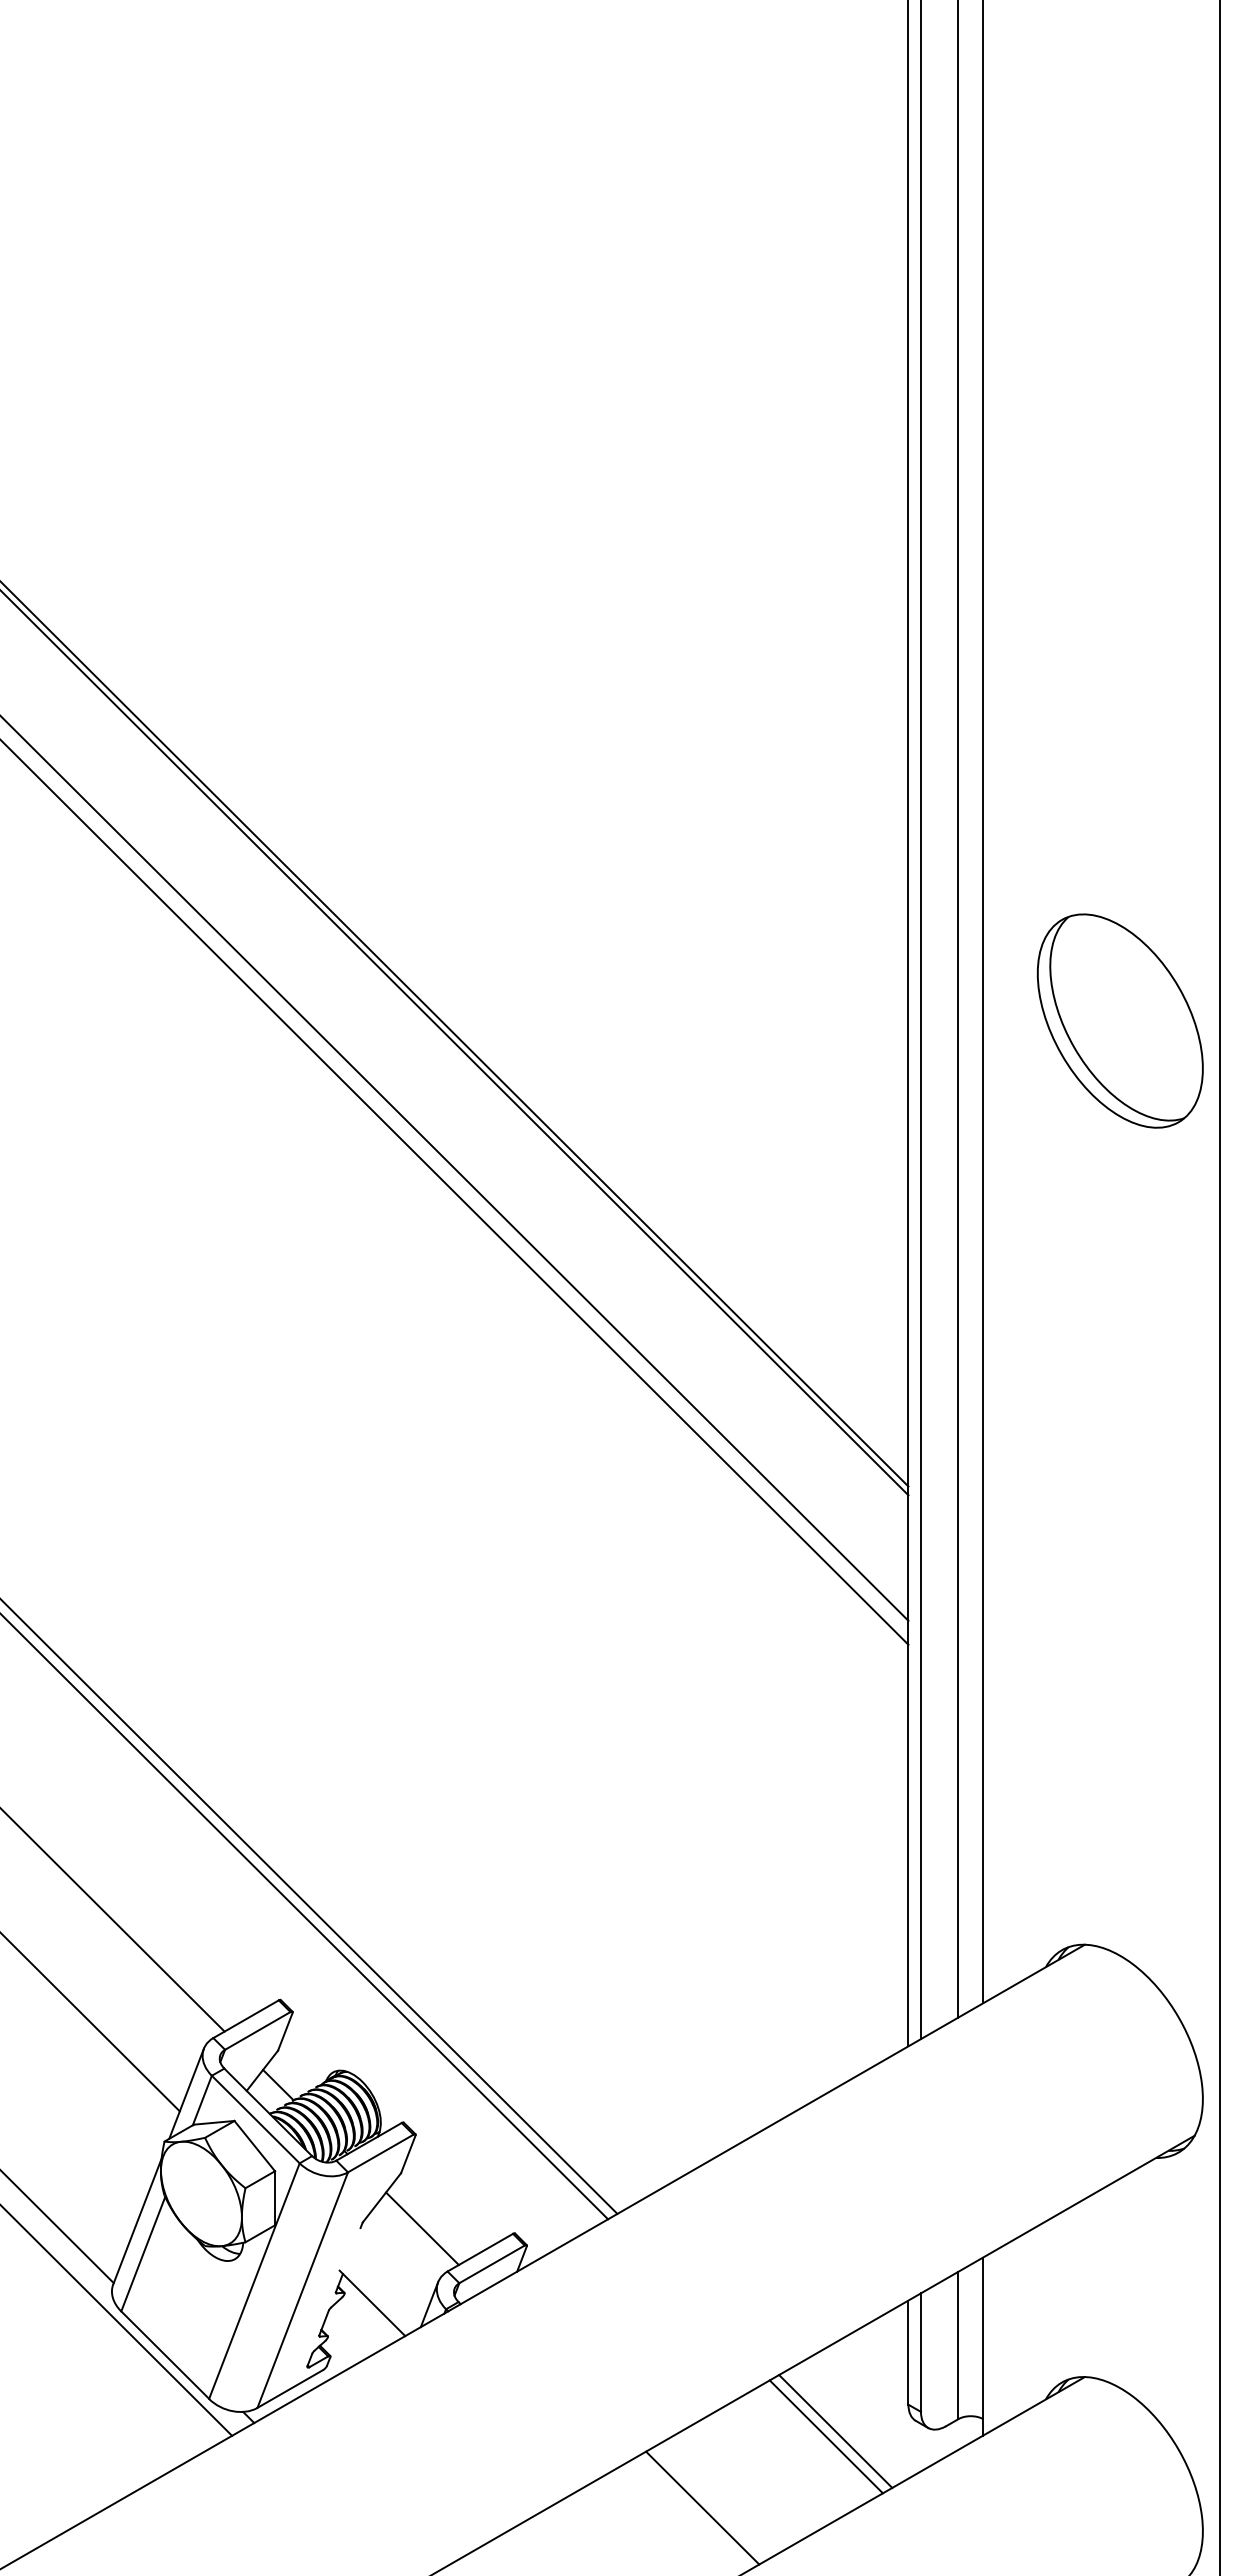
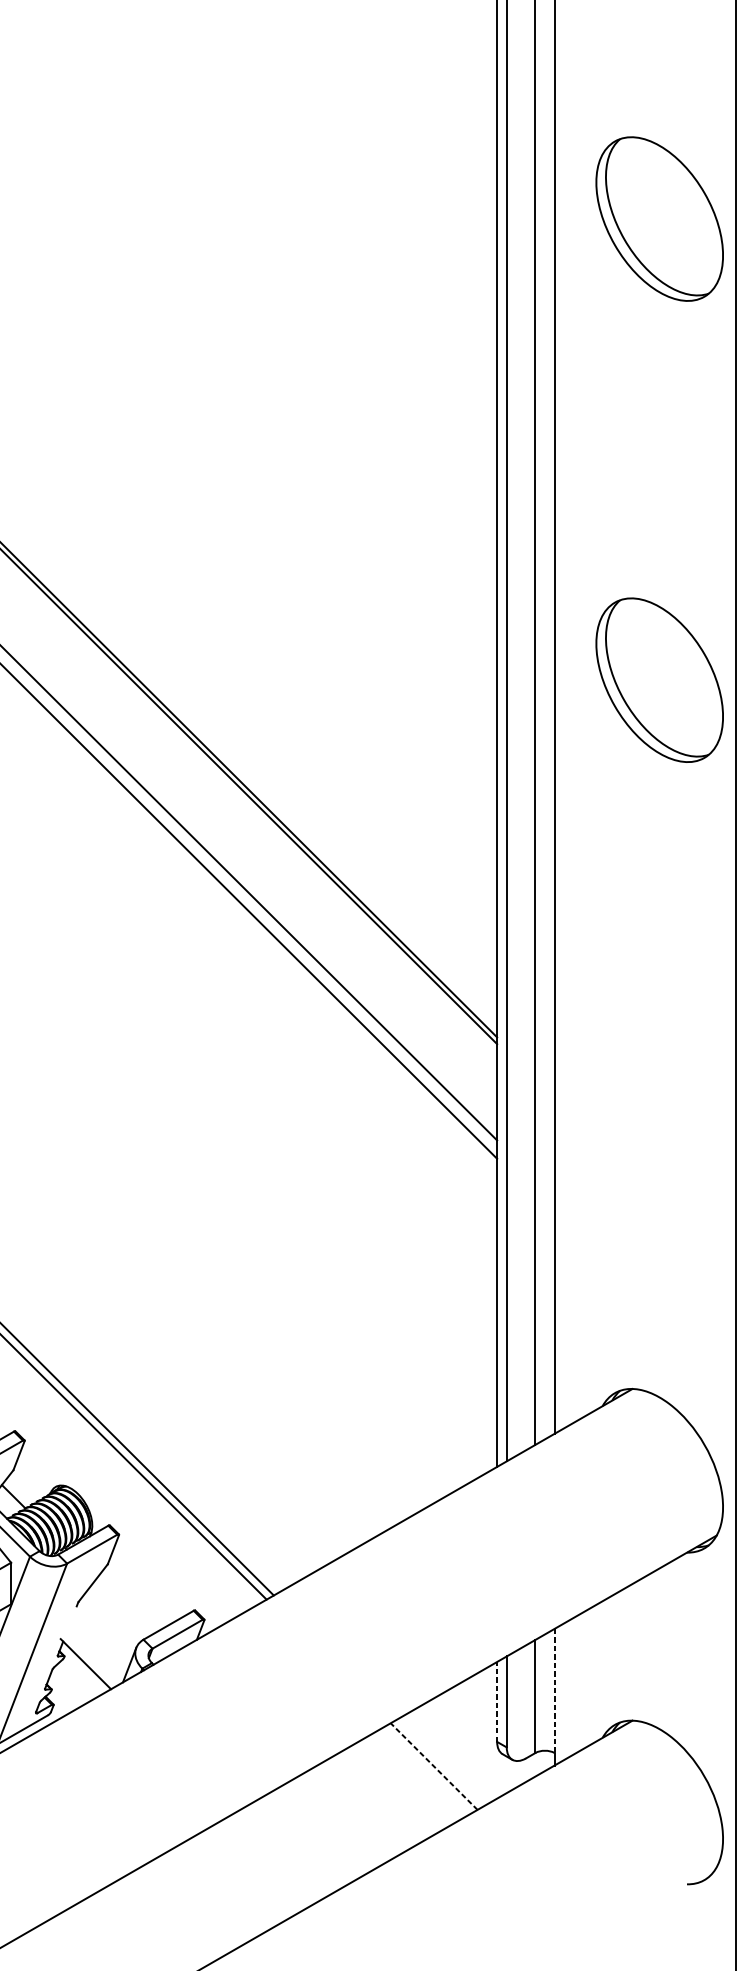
part: (1119, 419) -> (659, 218), added
line: (422, 2228) -> (124, 1606), removed
line: (983, 2338) -> (554, 1691), solid -> dashed
line: (908, 2352) -> (497, 1701), solid -> dashed
line: (835, 2431) -> (441, 1762), removed
line: (826, 2436) -> (434, 1766), solid -> dashed
line: (702, 2507) -> (339, 1820), removed

